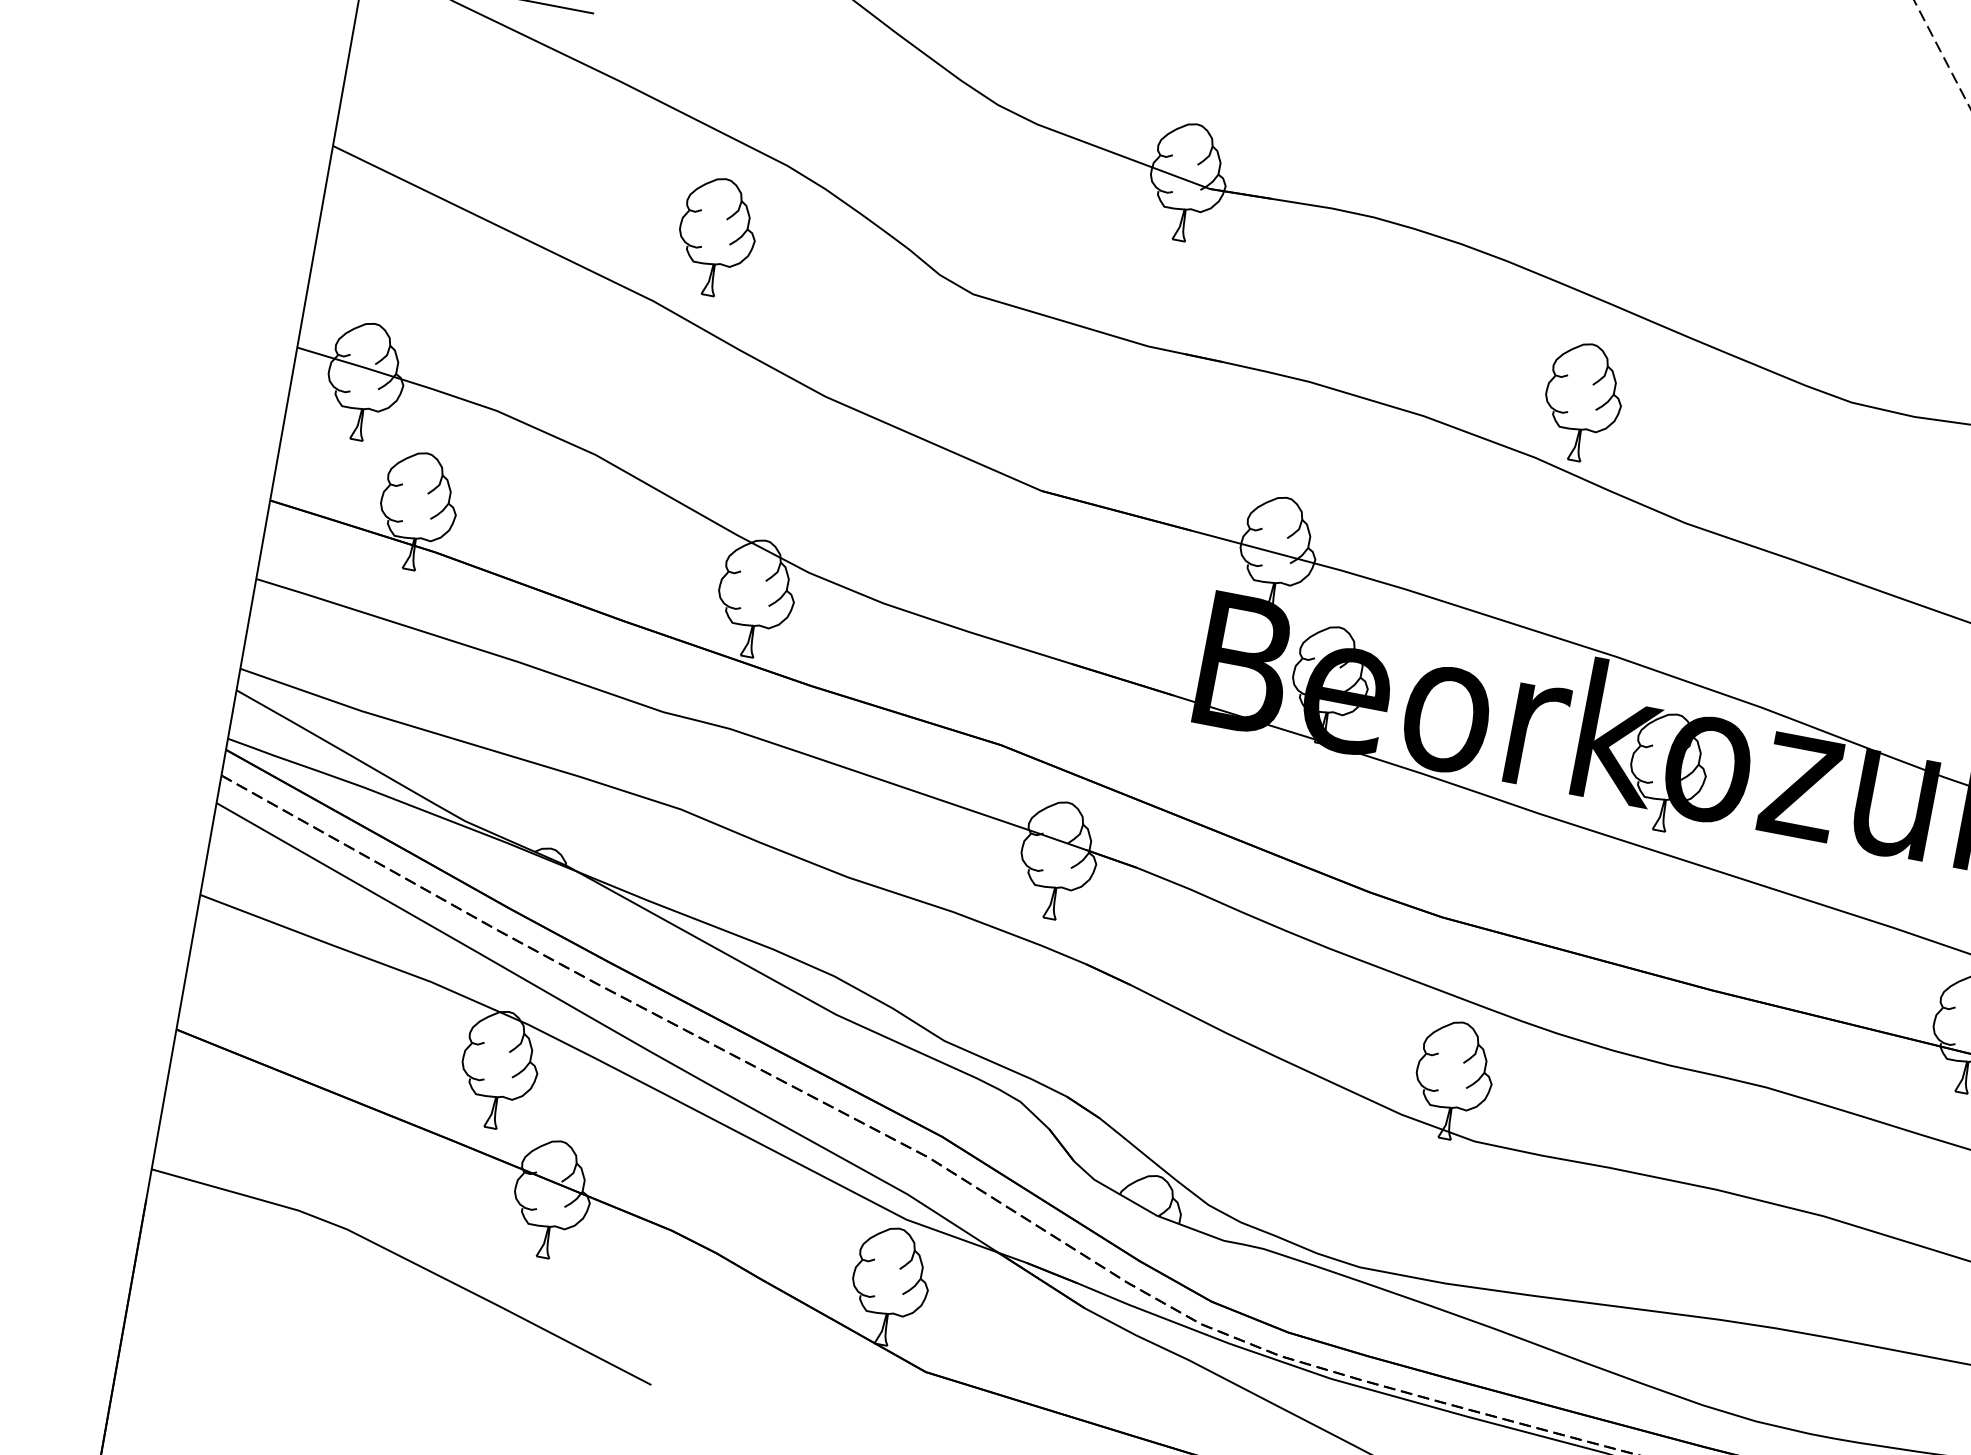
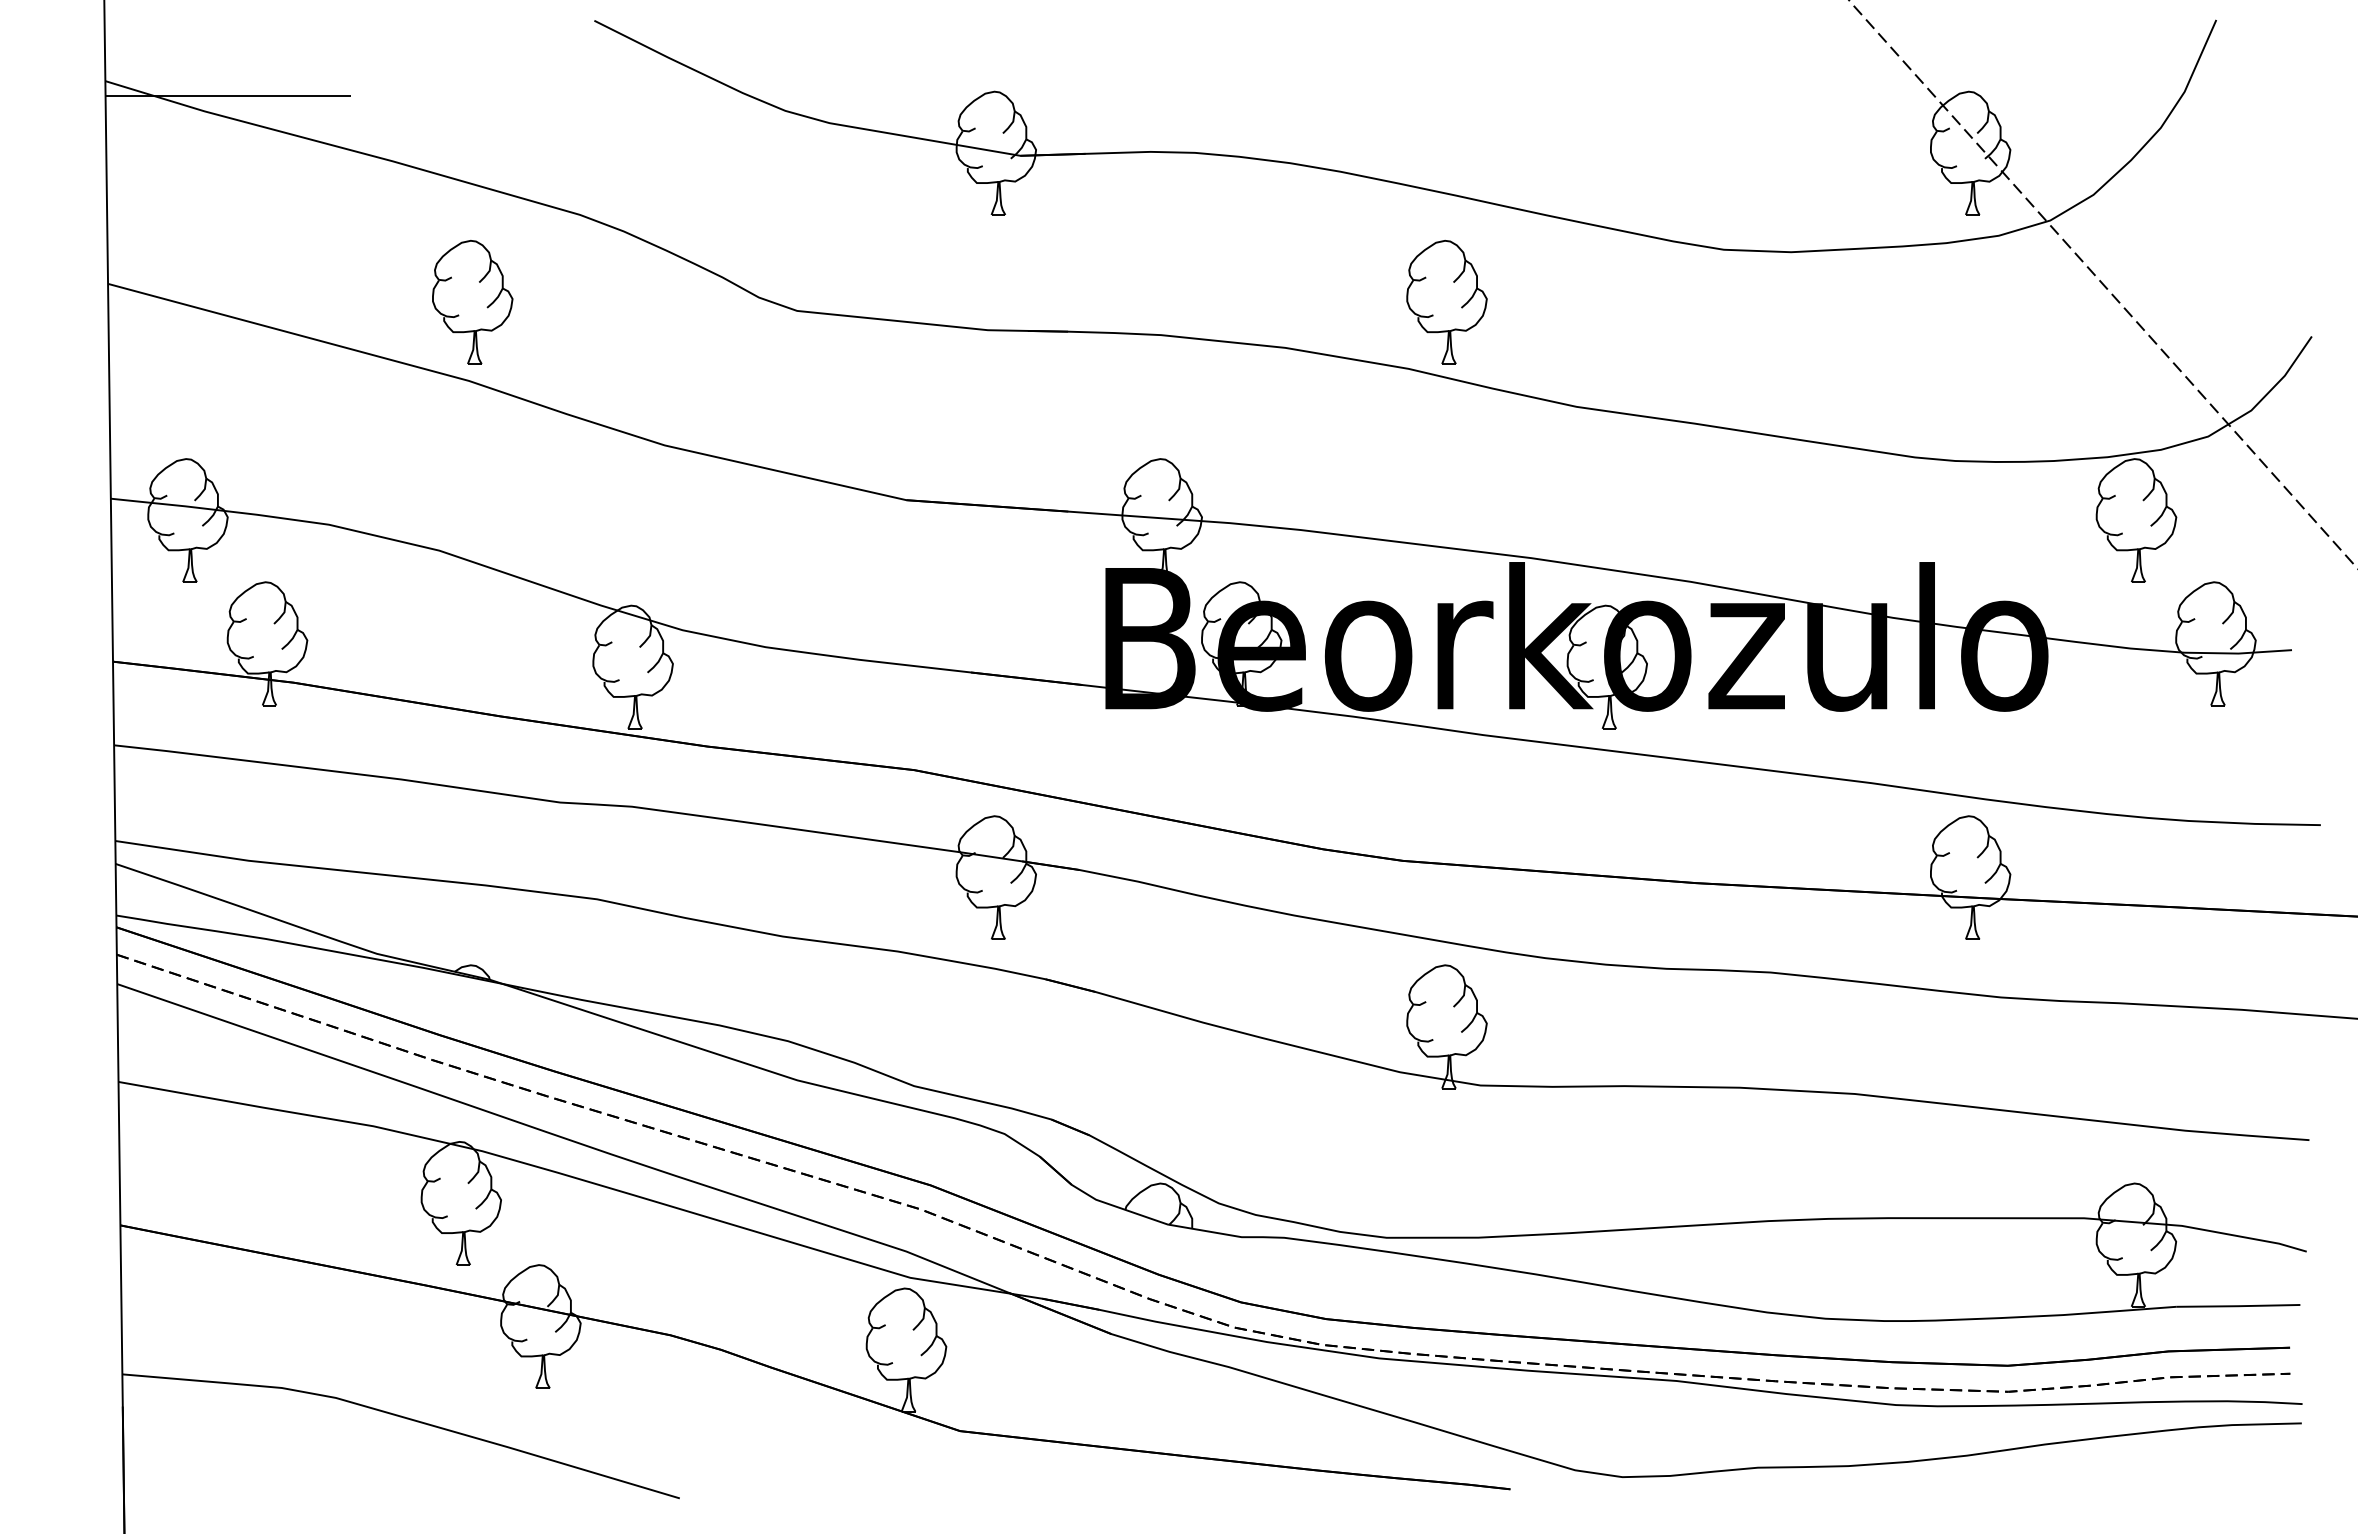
part: (716, 237) -> (472, 302), moved

